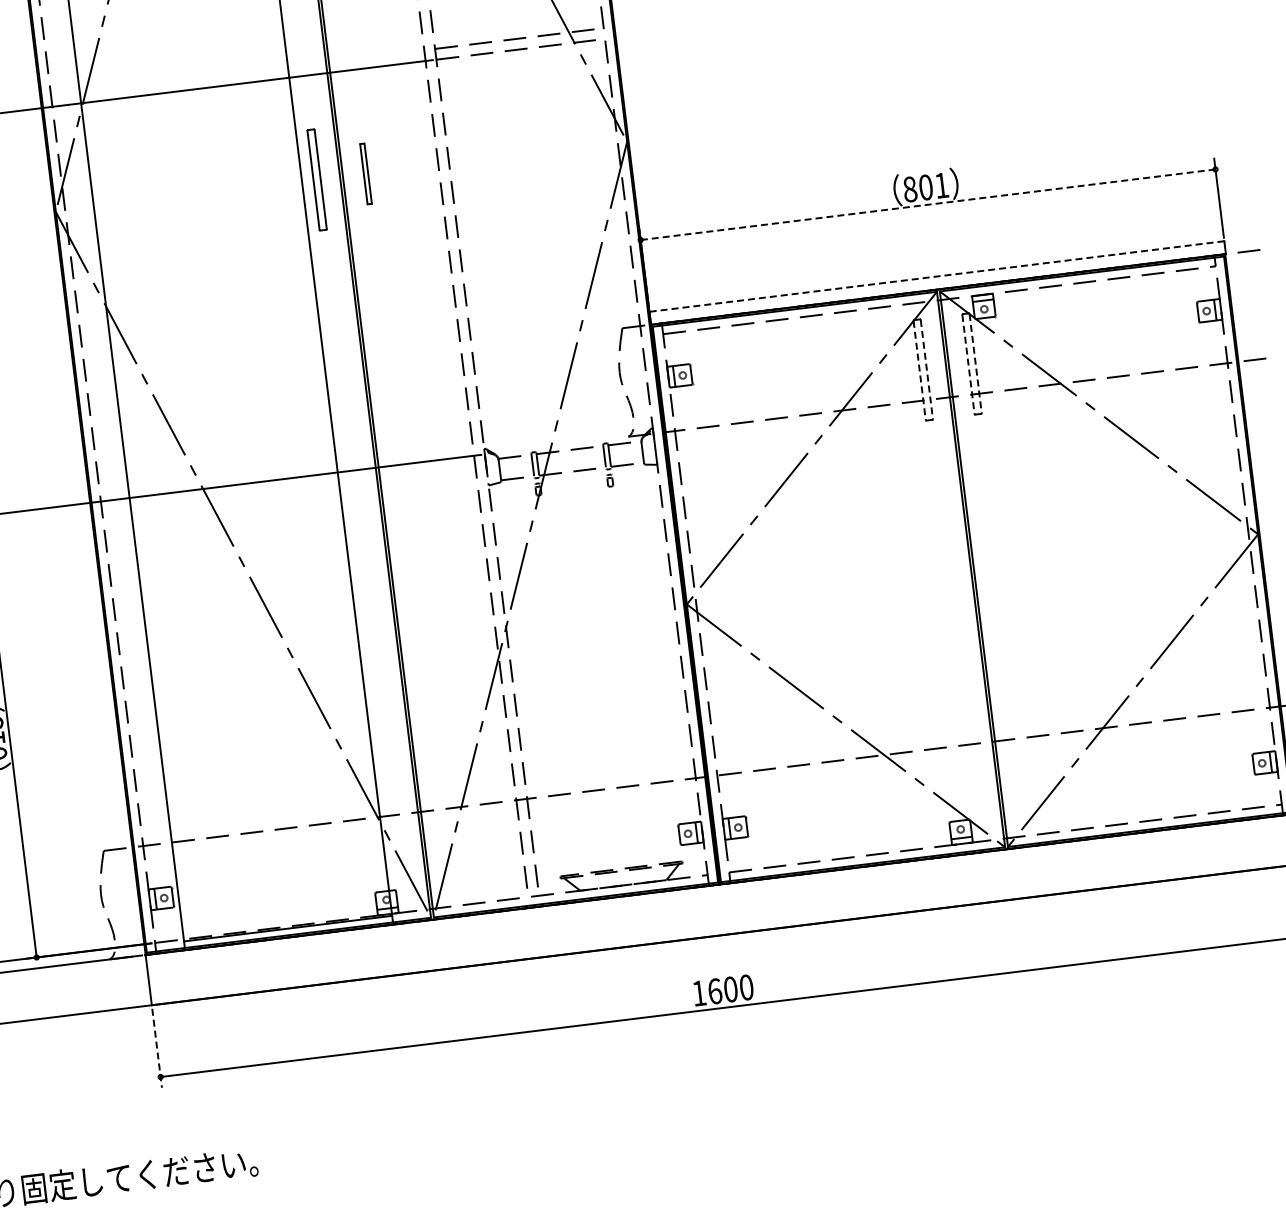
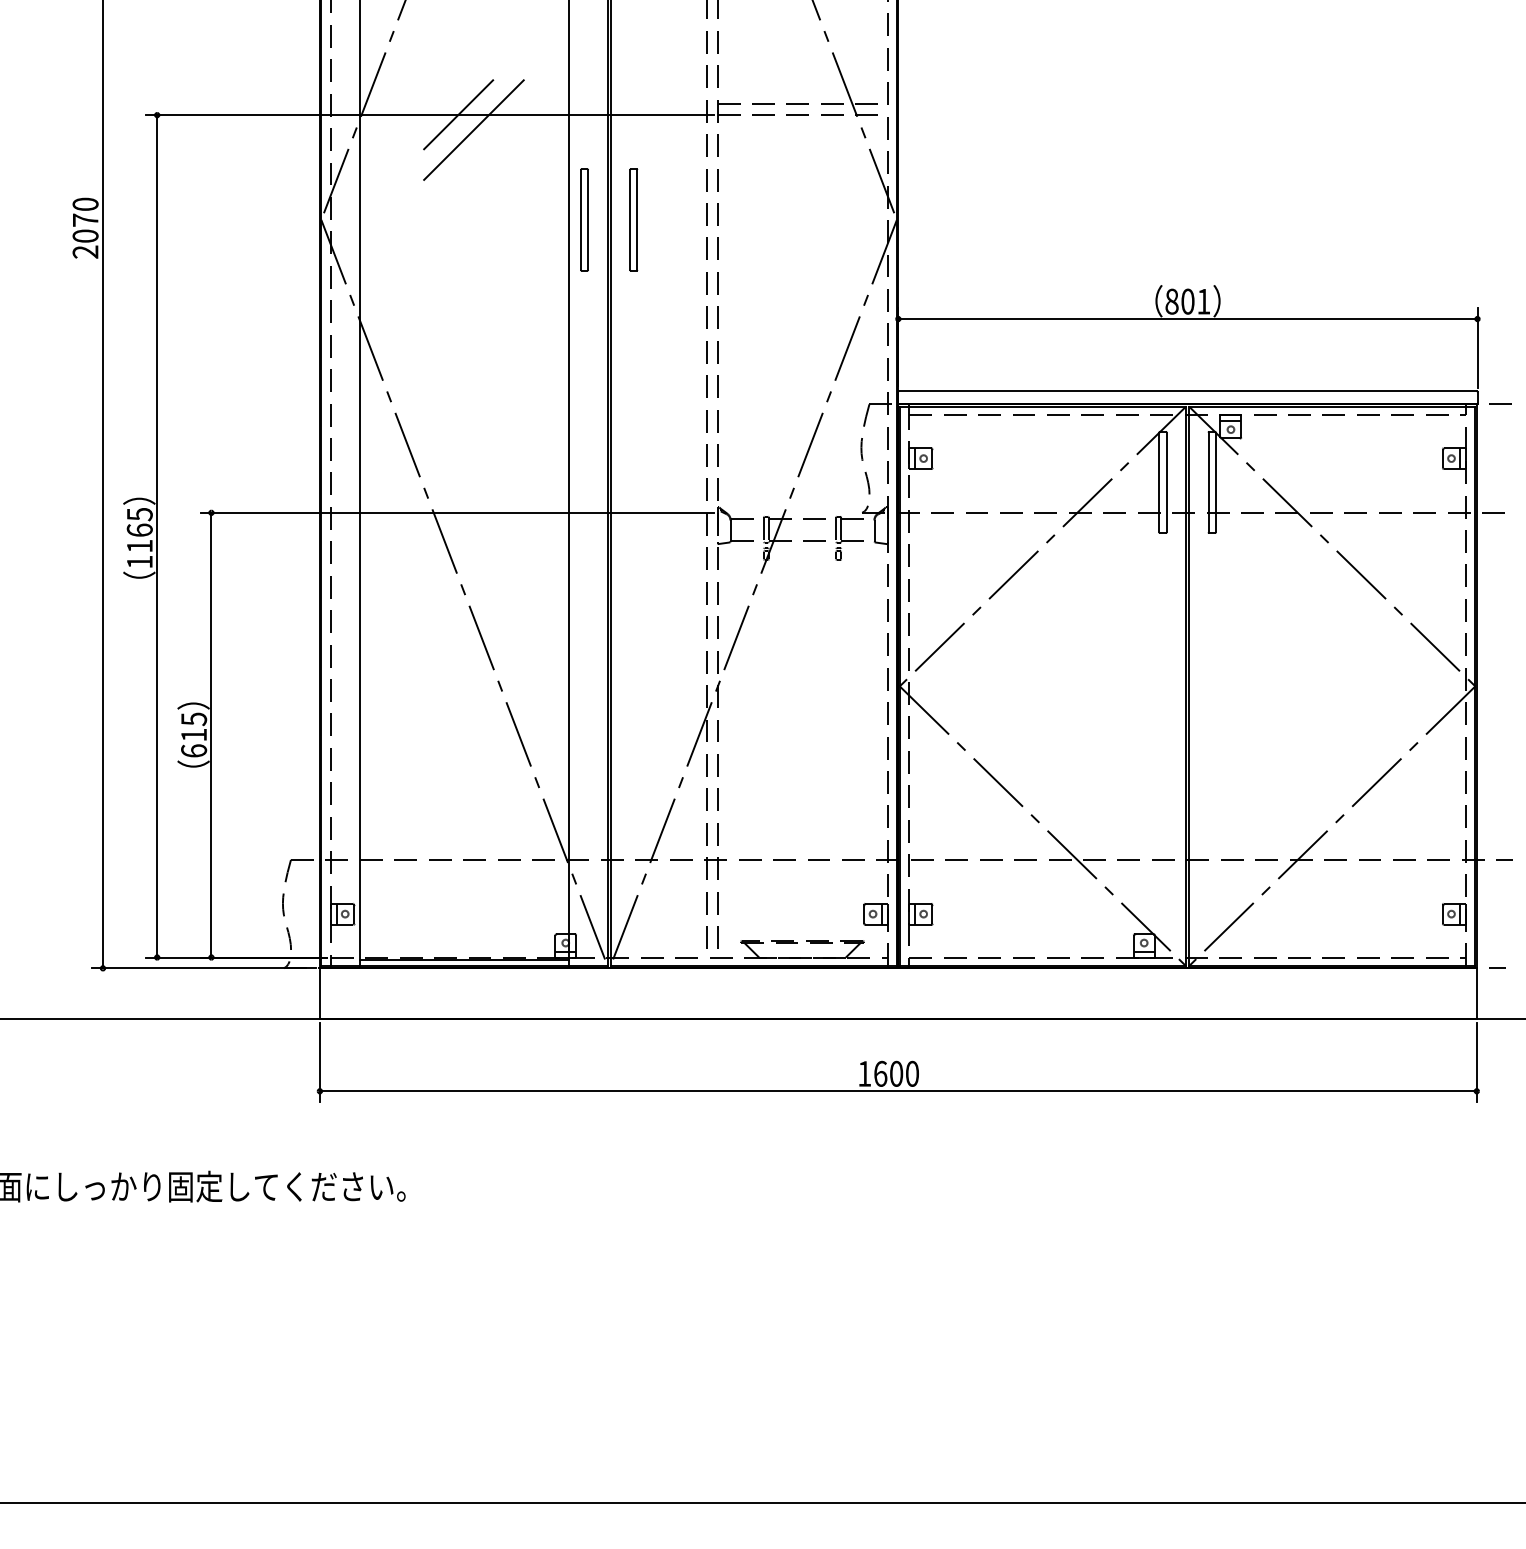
line: (179, 90) -> (458, 114), added
line: (195, 103) -> (473, 129), added
part: (365, 173) -> (633, 219), size x1.67
line: (927, 205) -> (1187, 319), dashed -> solid
line: (937, 276) -> (1188, 391), dashed -> solid
line: (975, 363) -> (1215, 482), dashed -> solid
line: (968, 364) -> (1208, 482), dashed -> solid
line: (926, 369) -> (1166, 482), dashed -> solid
line: (919, 370) -> (1159, 482), dashed -> solid
line: (156, 1048) -> (319, 1062), dashed -> solid

